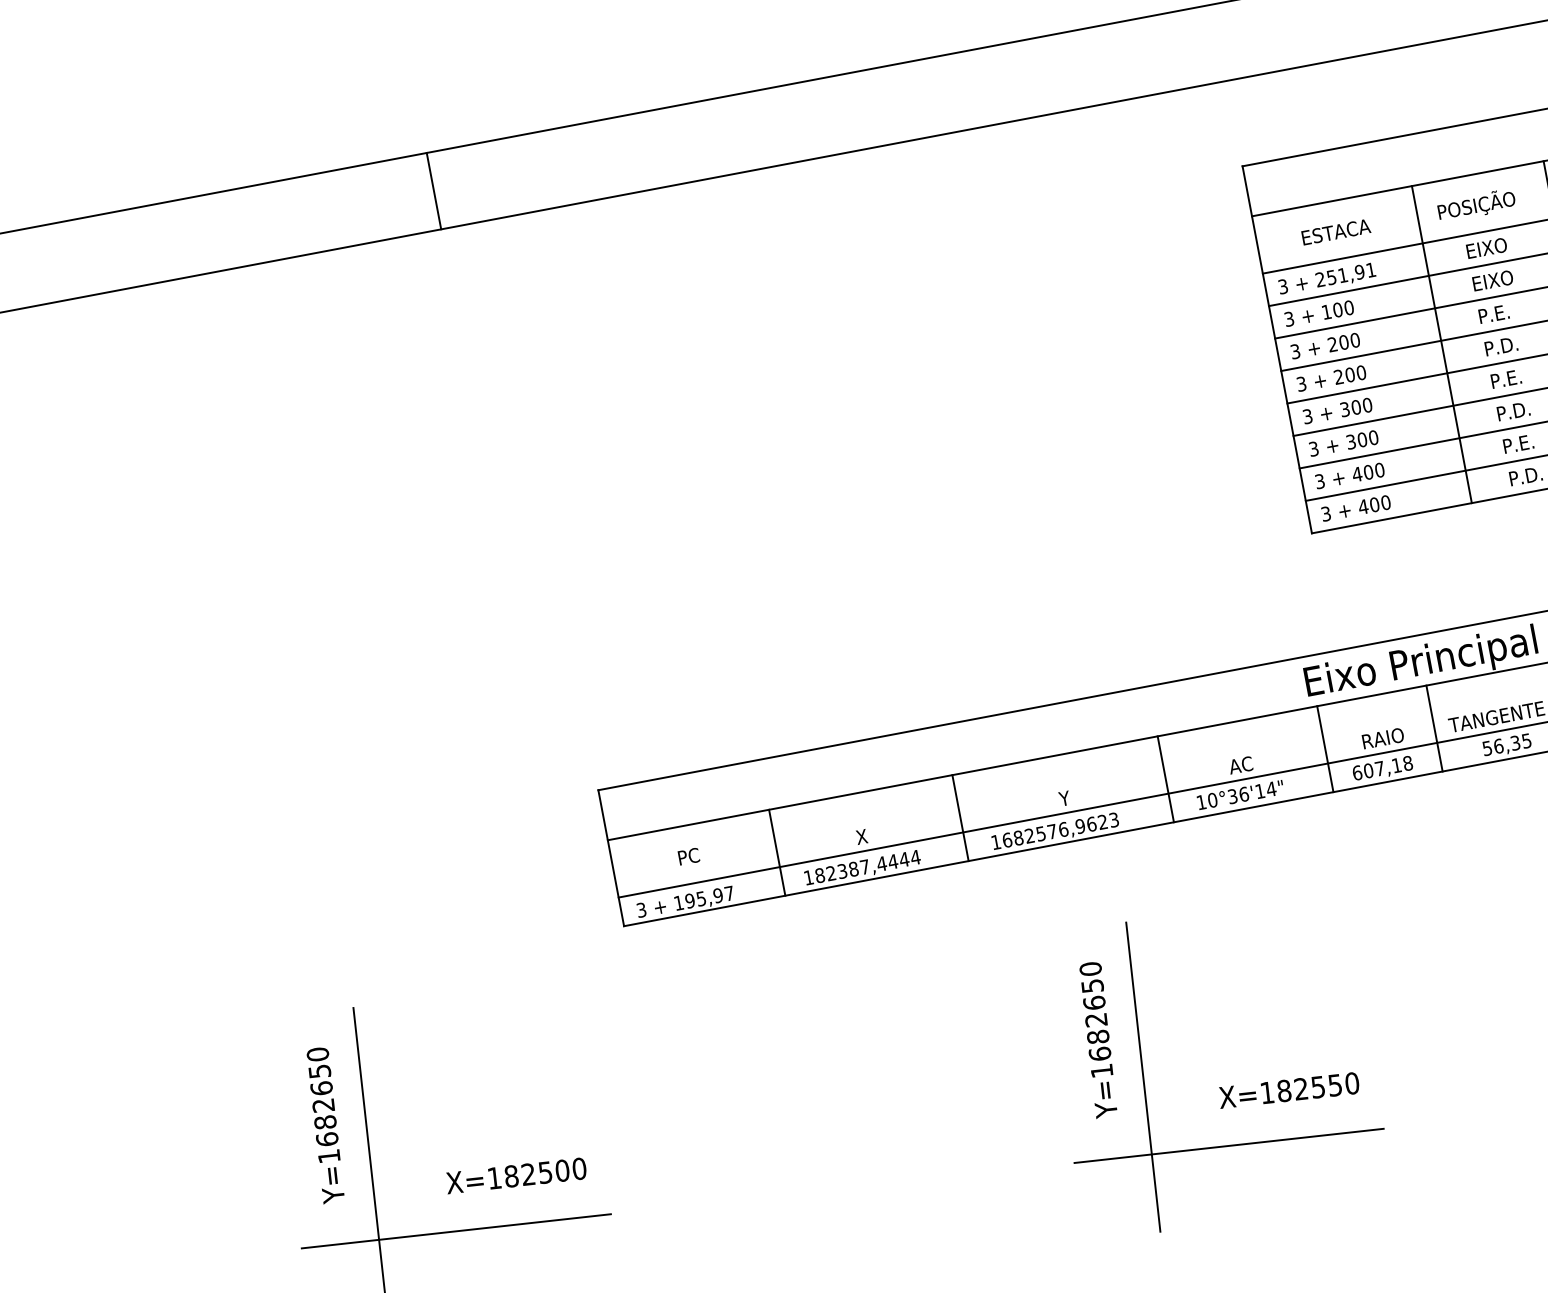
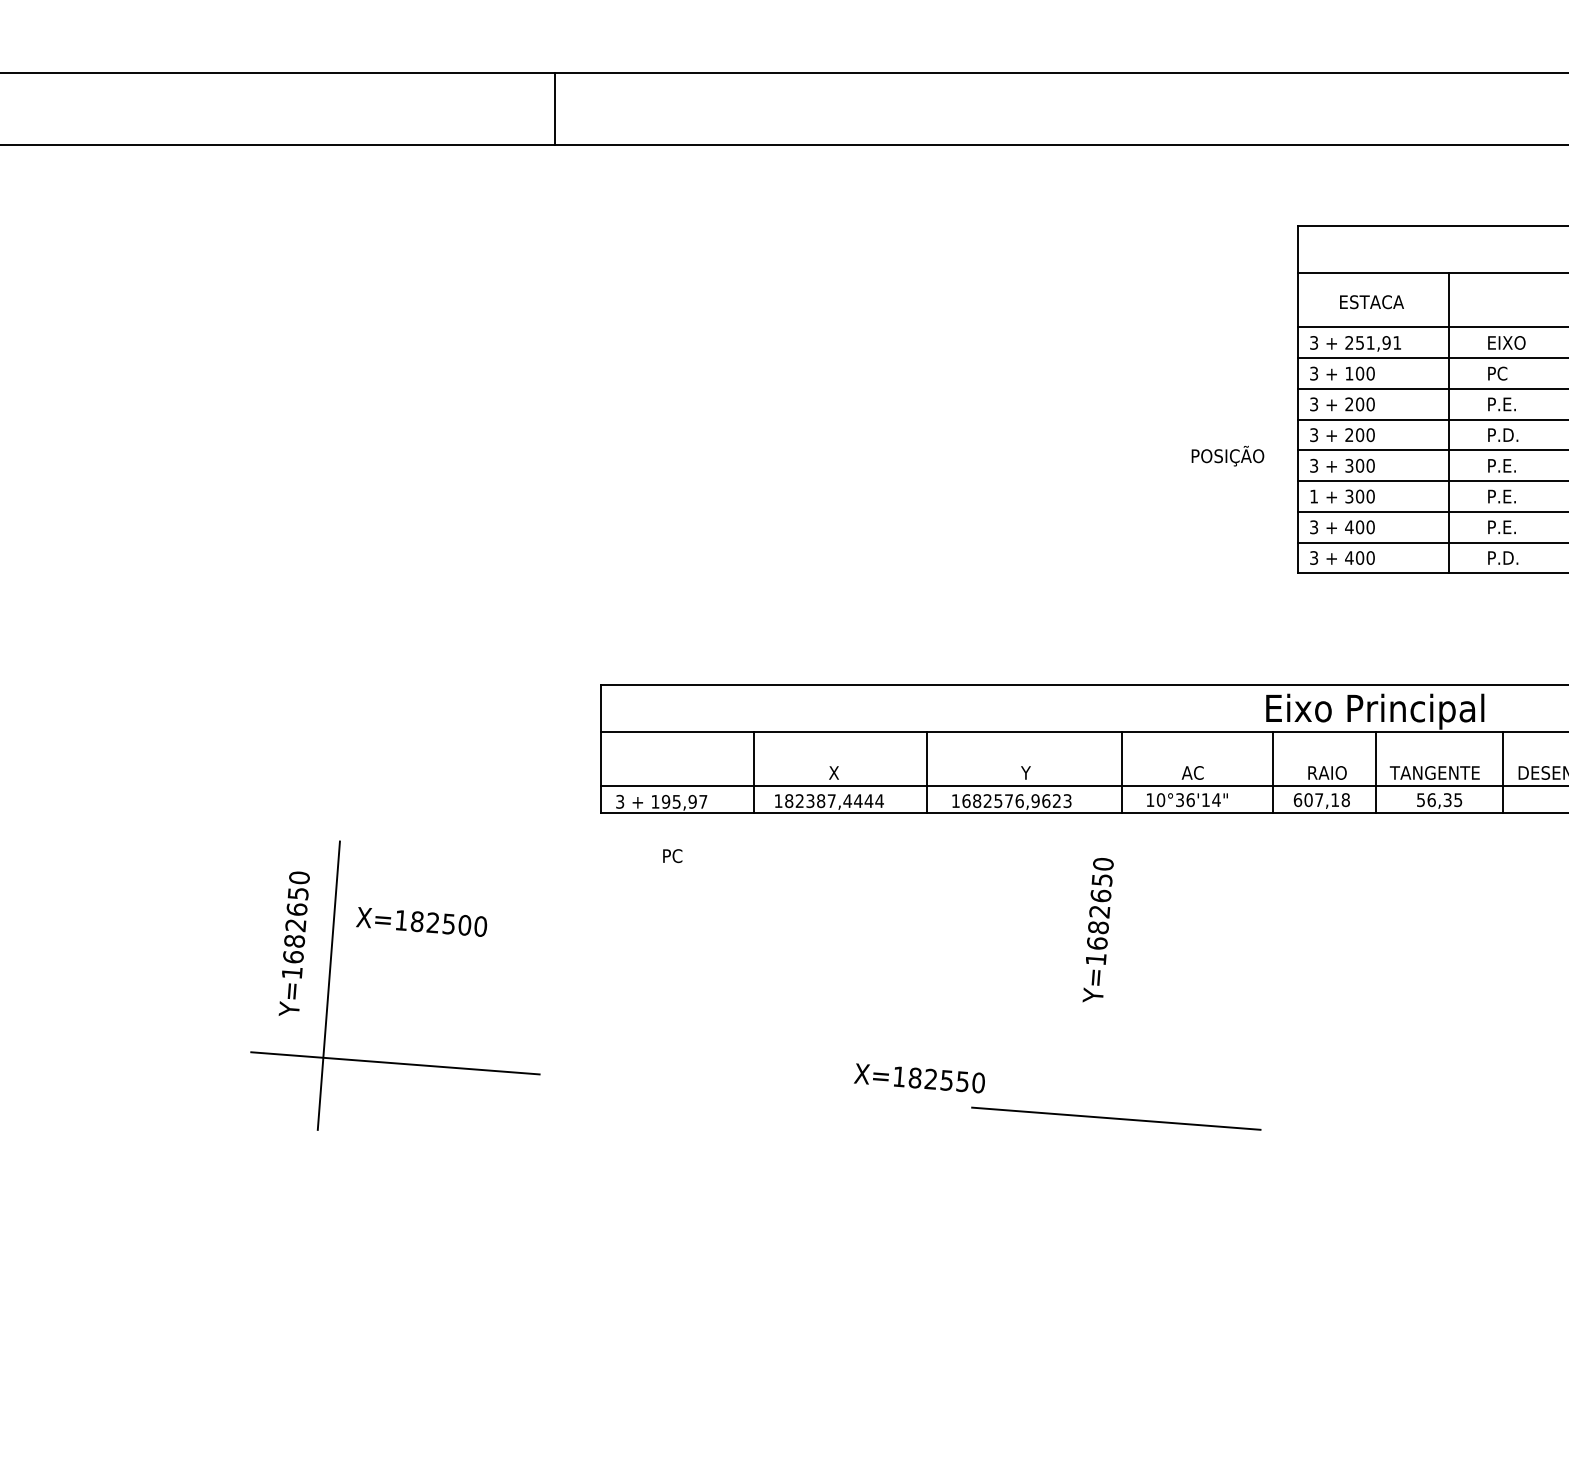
text: (1476, 204) -> (1227, 455), moved
text: (1493, 280) -> (1507, 373), EIXO -> PC
text: (1522, 409) -> (1511, 496), P.D. -> P.E.
text: (1314, 448) -> (1314, 496), 3 -> 1
text: (688, 857) -> (672, 856), moved
text: (1097, 1040) -> (1097, 930), moved
line: (1142, 1076) -> (1049, 1040), removed
text: (1288, 1090) -> (919, 1078), moved
text: (515, 1175) -> (421, 921), moved

